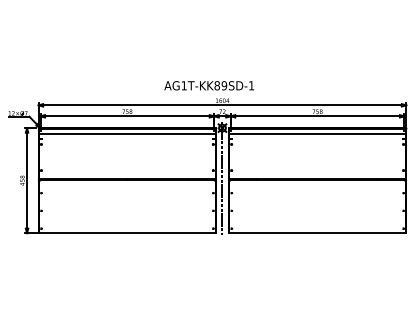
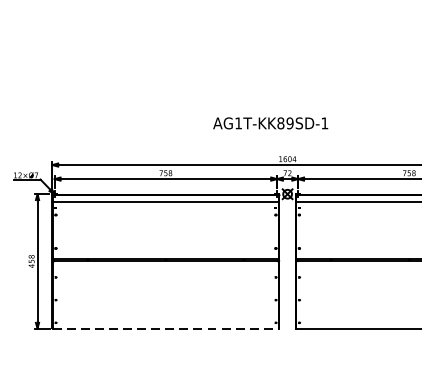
text: (209, 85) -> (270, 123), moved
line: (222, 177) -> (287, 257), removed
line: (127, 233) -> (166, 329), solid -> dashed

